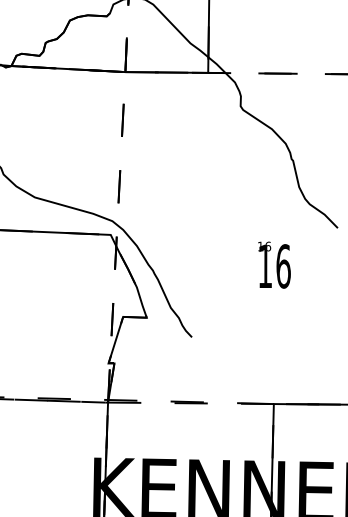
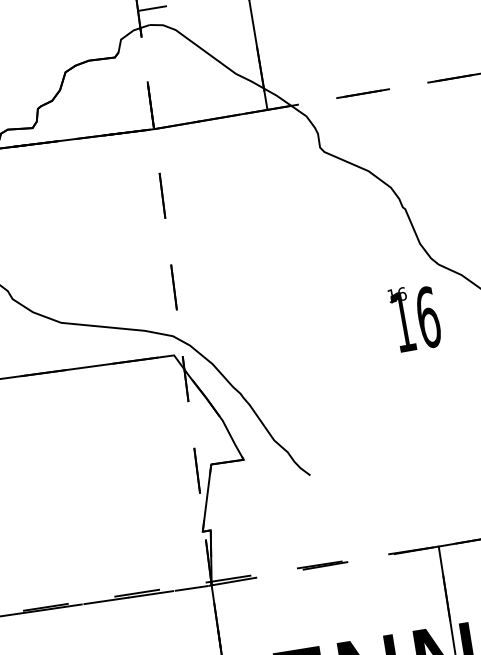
text: (274, 264) -> (415, 317), moved

